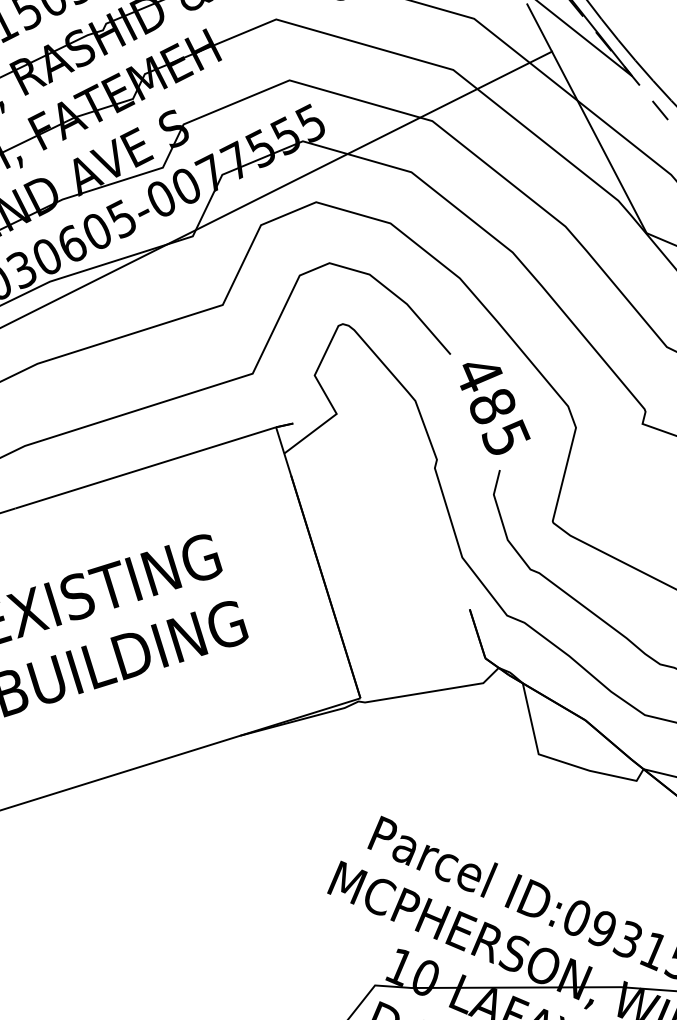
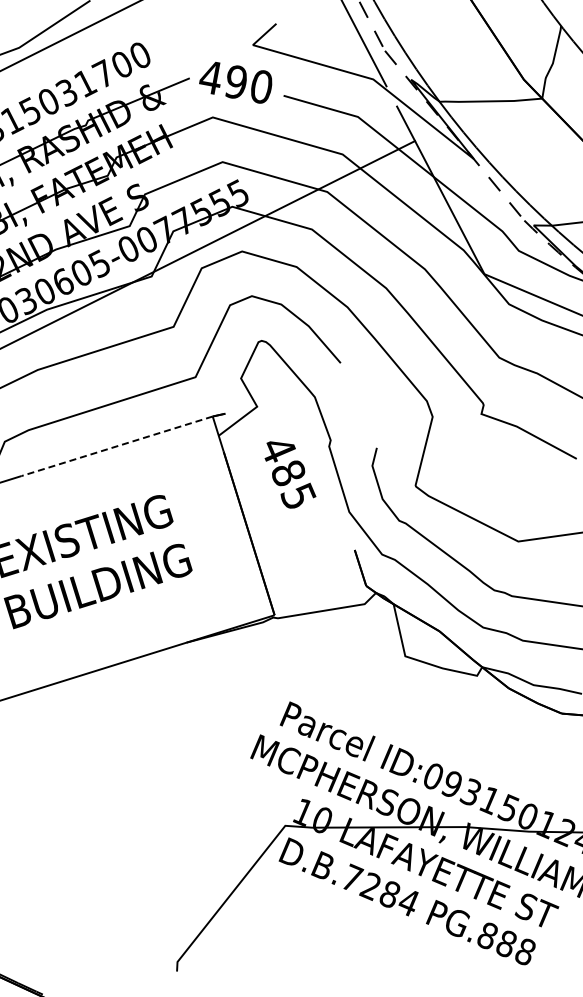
text: (495, 408) -> (290, 474), moved
line: (144, 468) -> (116, 446), solid -> dashed

